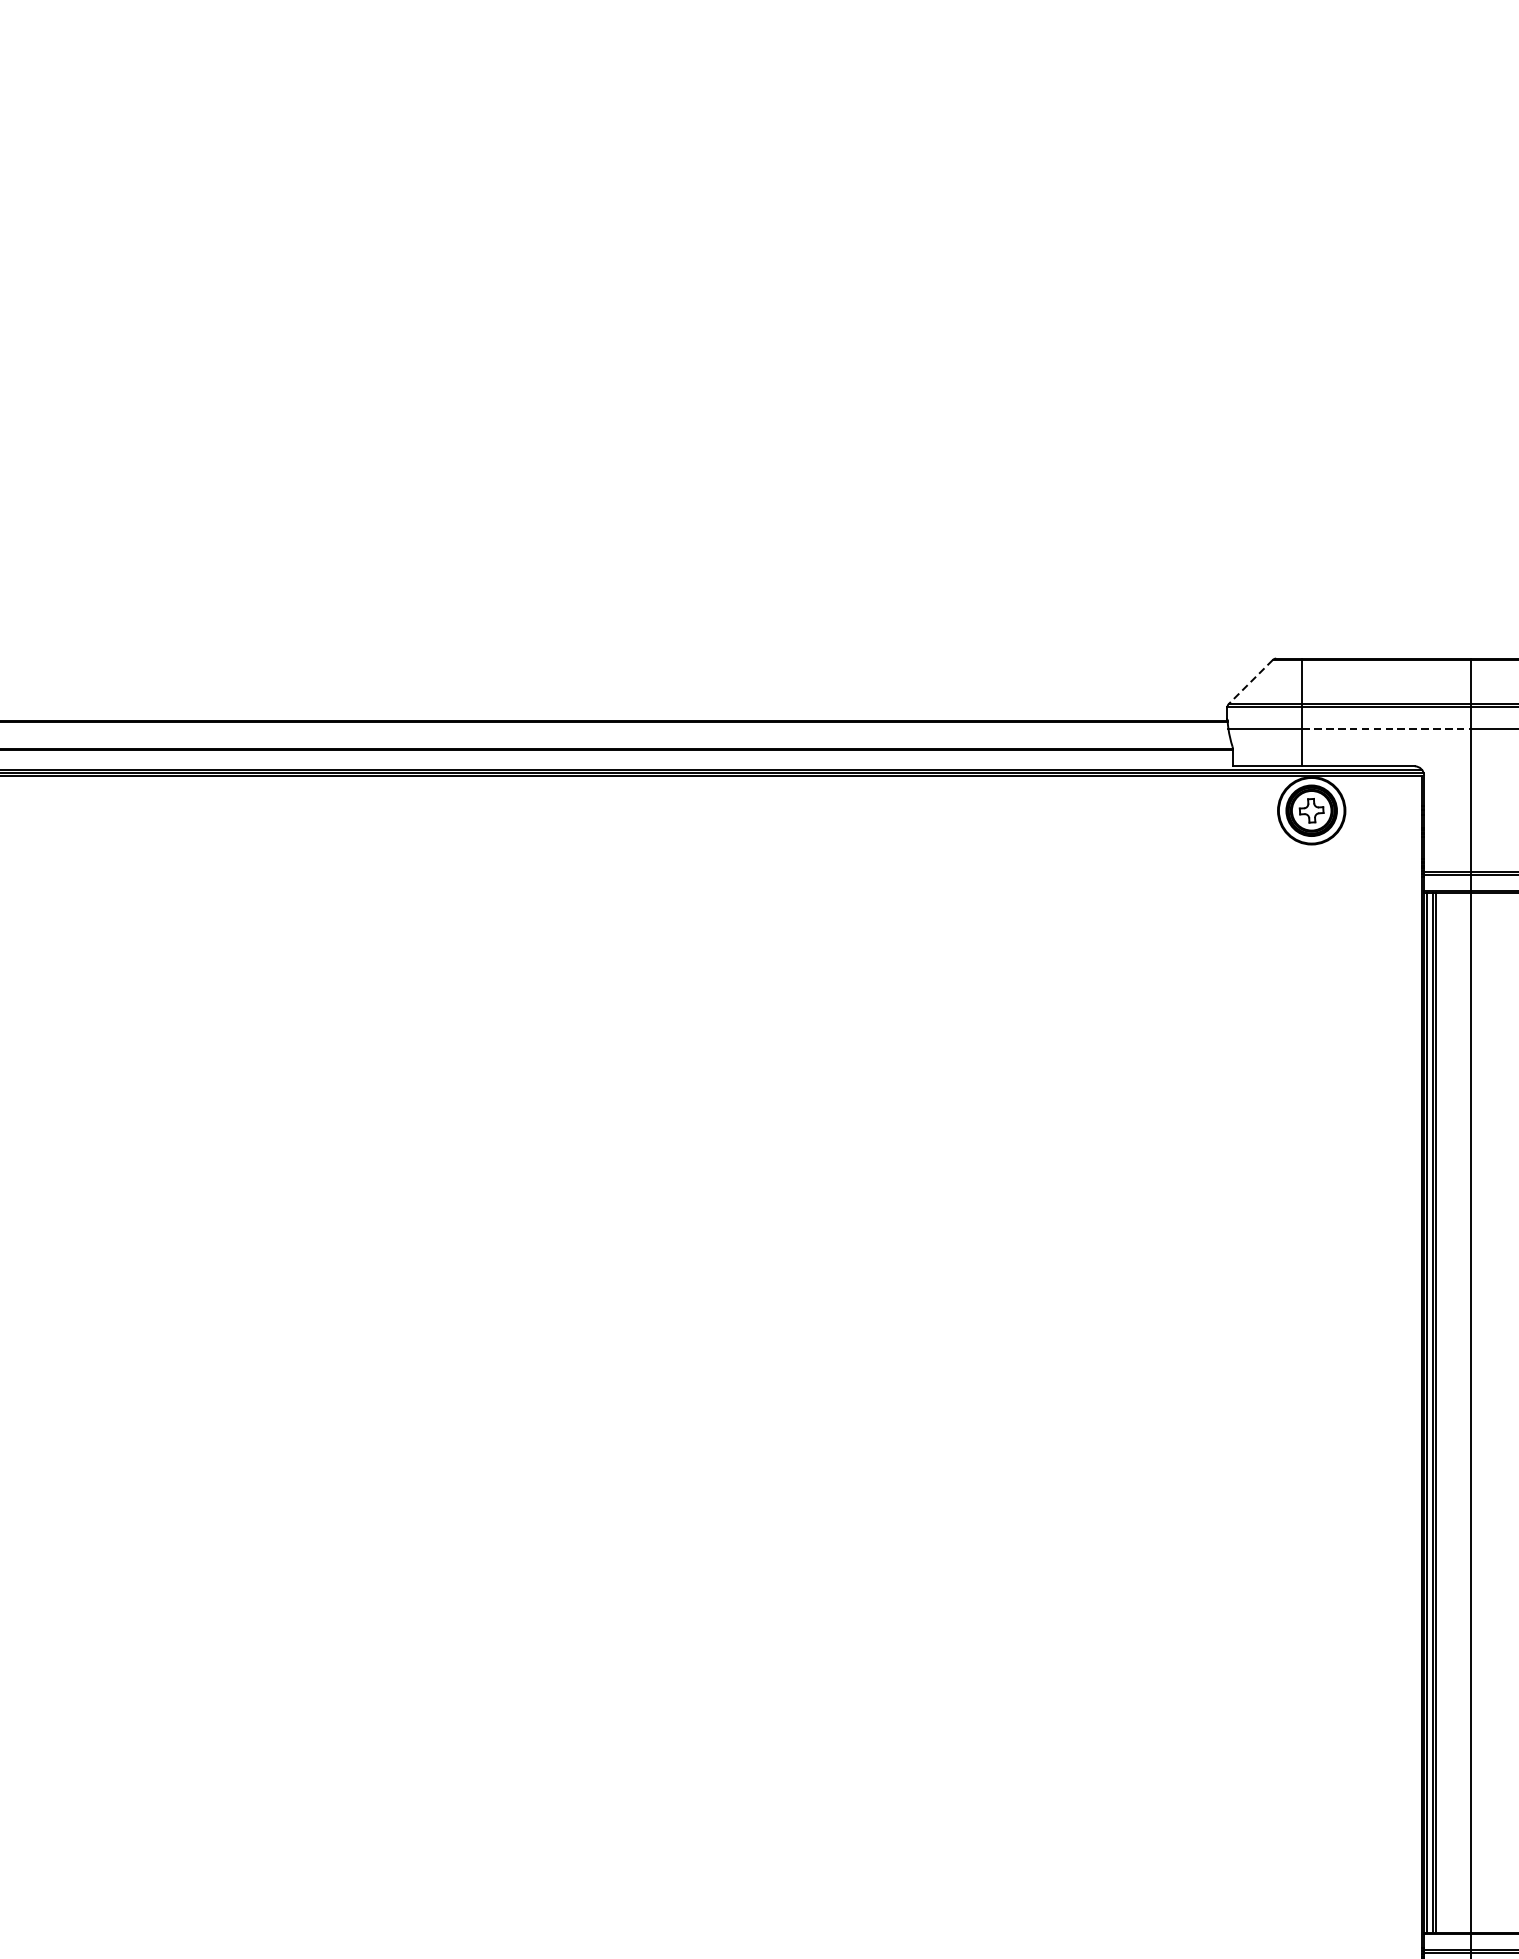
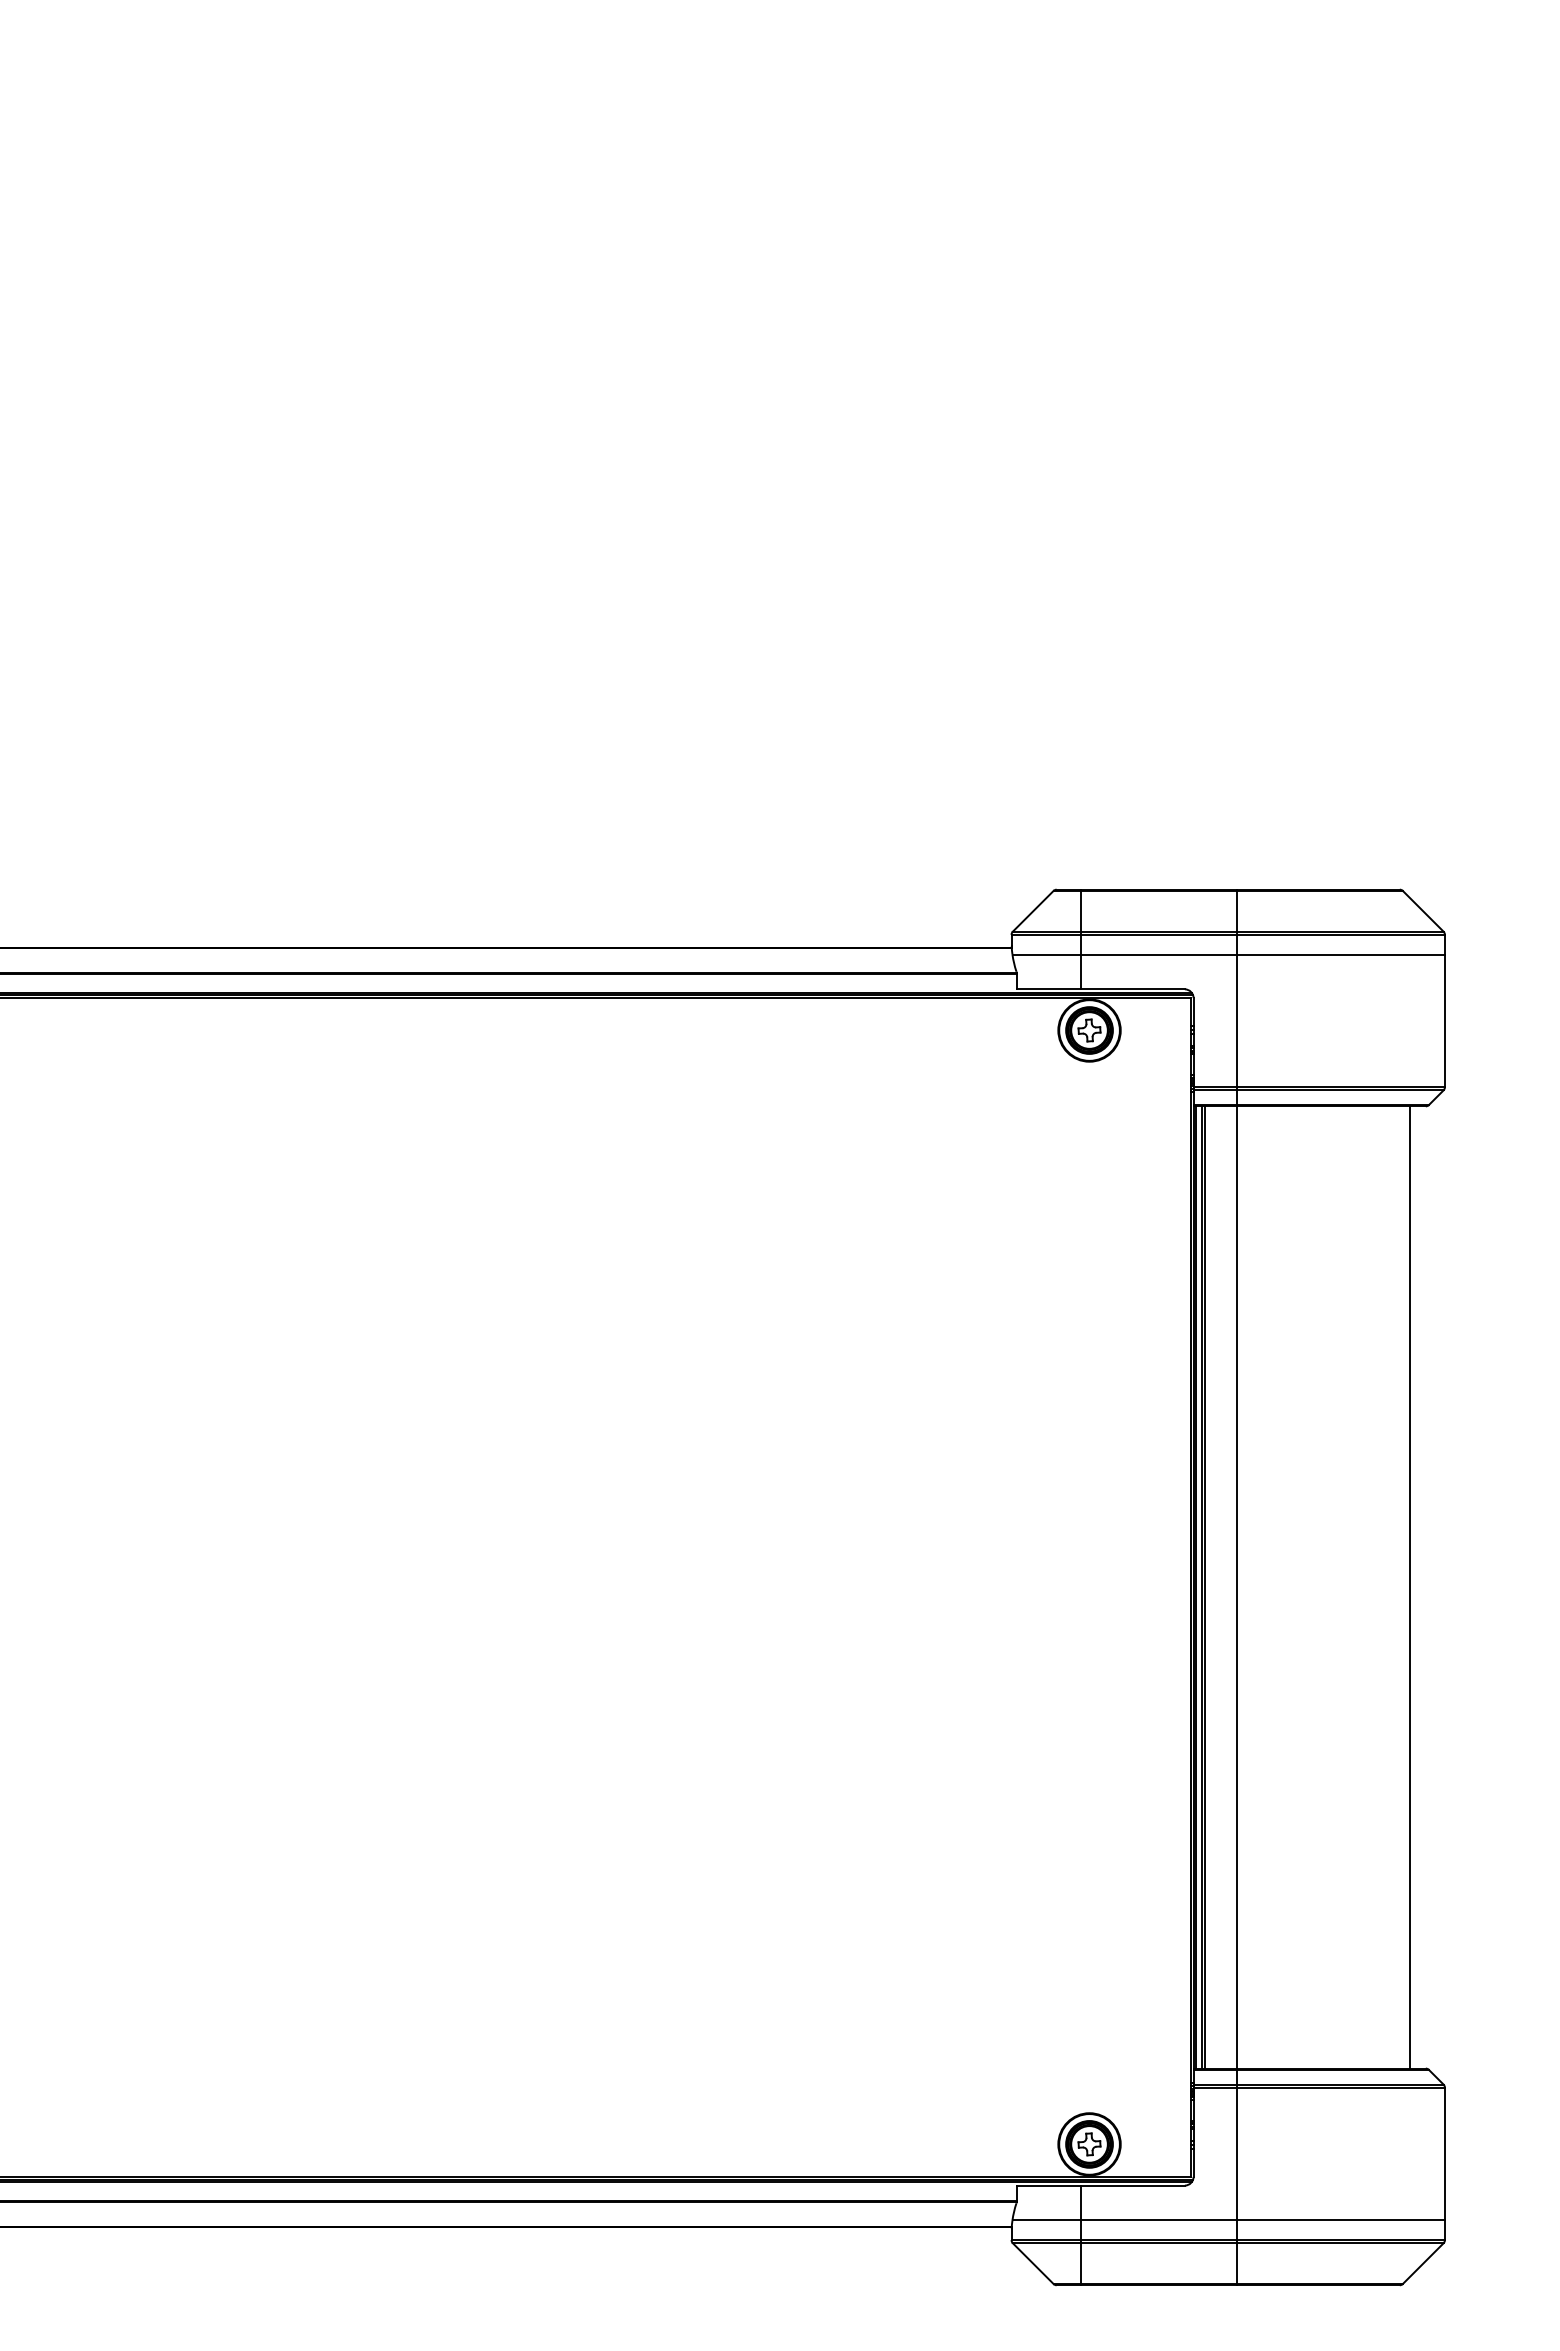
line: (1251, 682) -> (1033, 911), dashed -> solid
line: (1387, 728) -> (1159, 954), dashed -> solid

